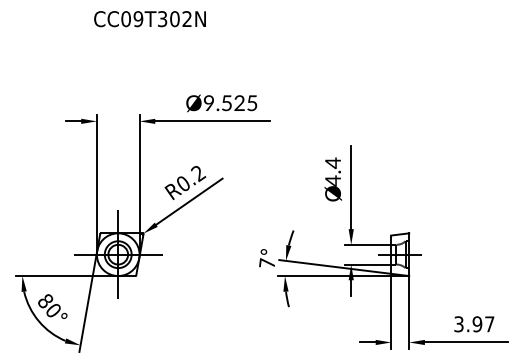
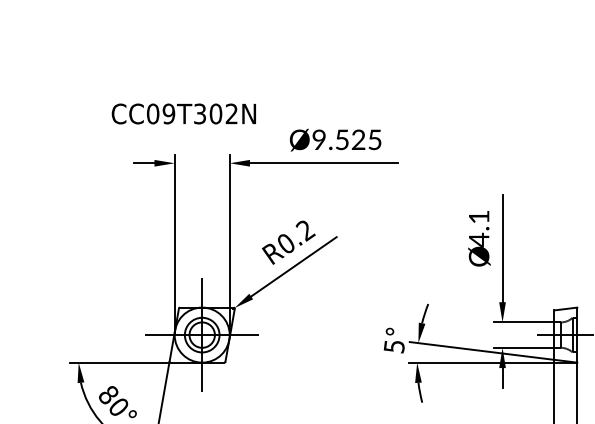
text: (149, 19) -> (183, 114), moved
text: (332, 163) -> (478, 217), 4.4 -> 4.1
text: (267, 263) -> (394, 346), 7° -> 5°

